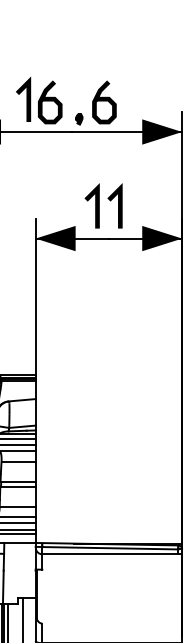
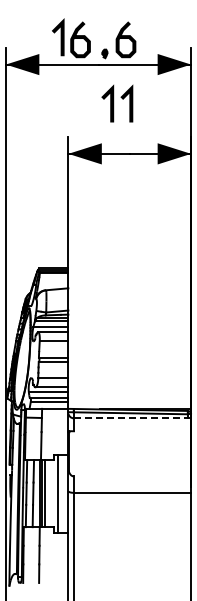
part: (103, 205) -> (117, 103), moved
line: (112, 554) -> (132, 418), solid -> dashed

